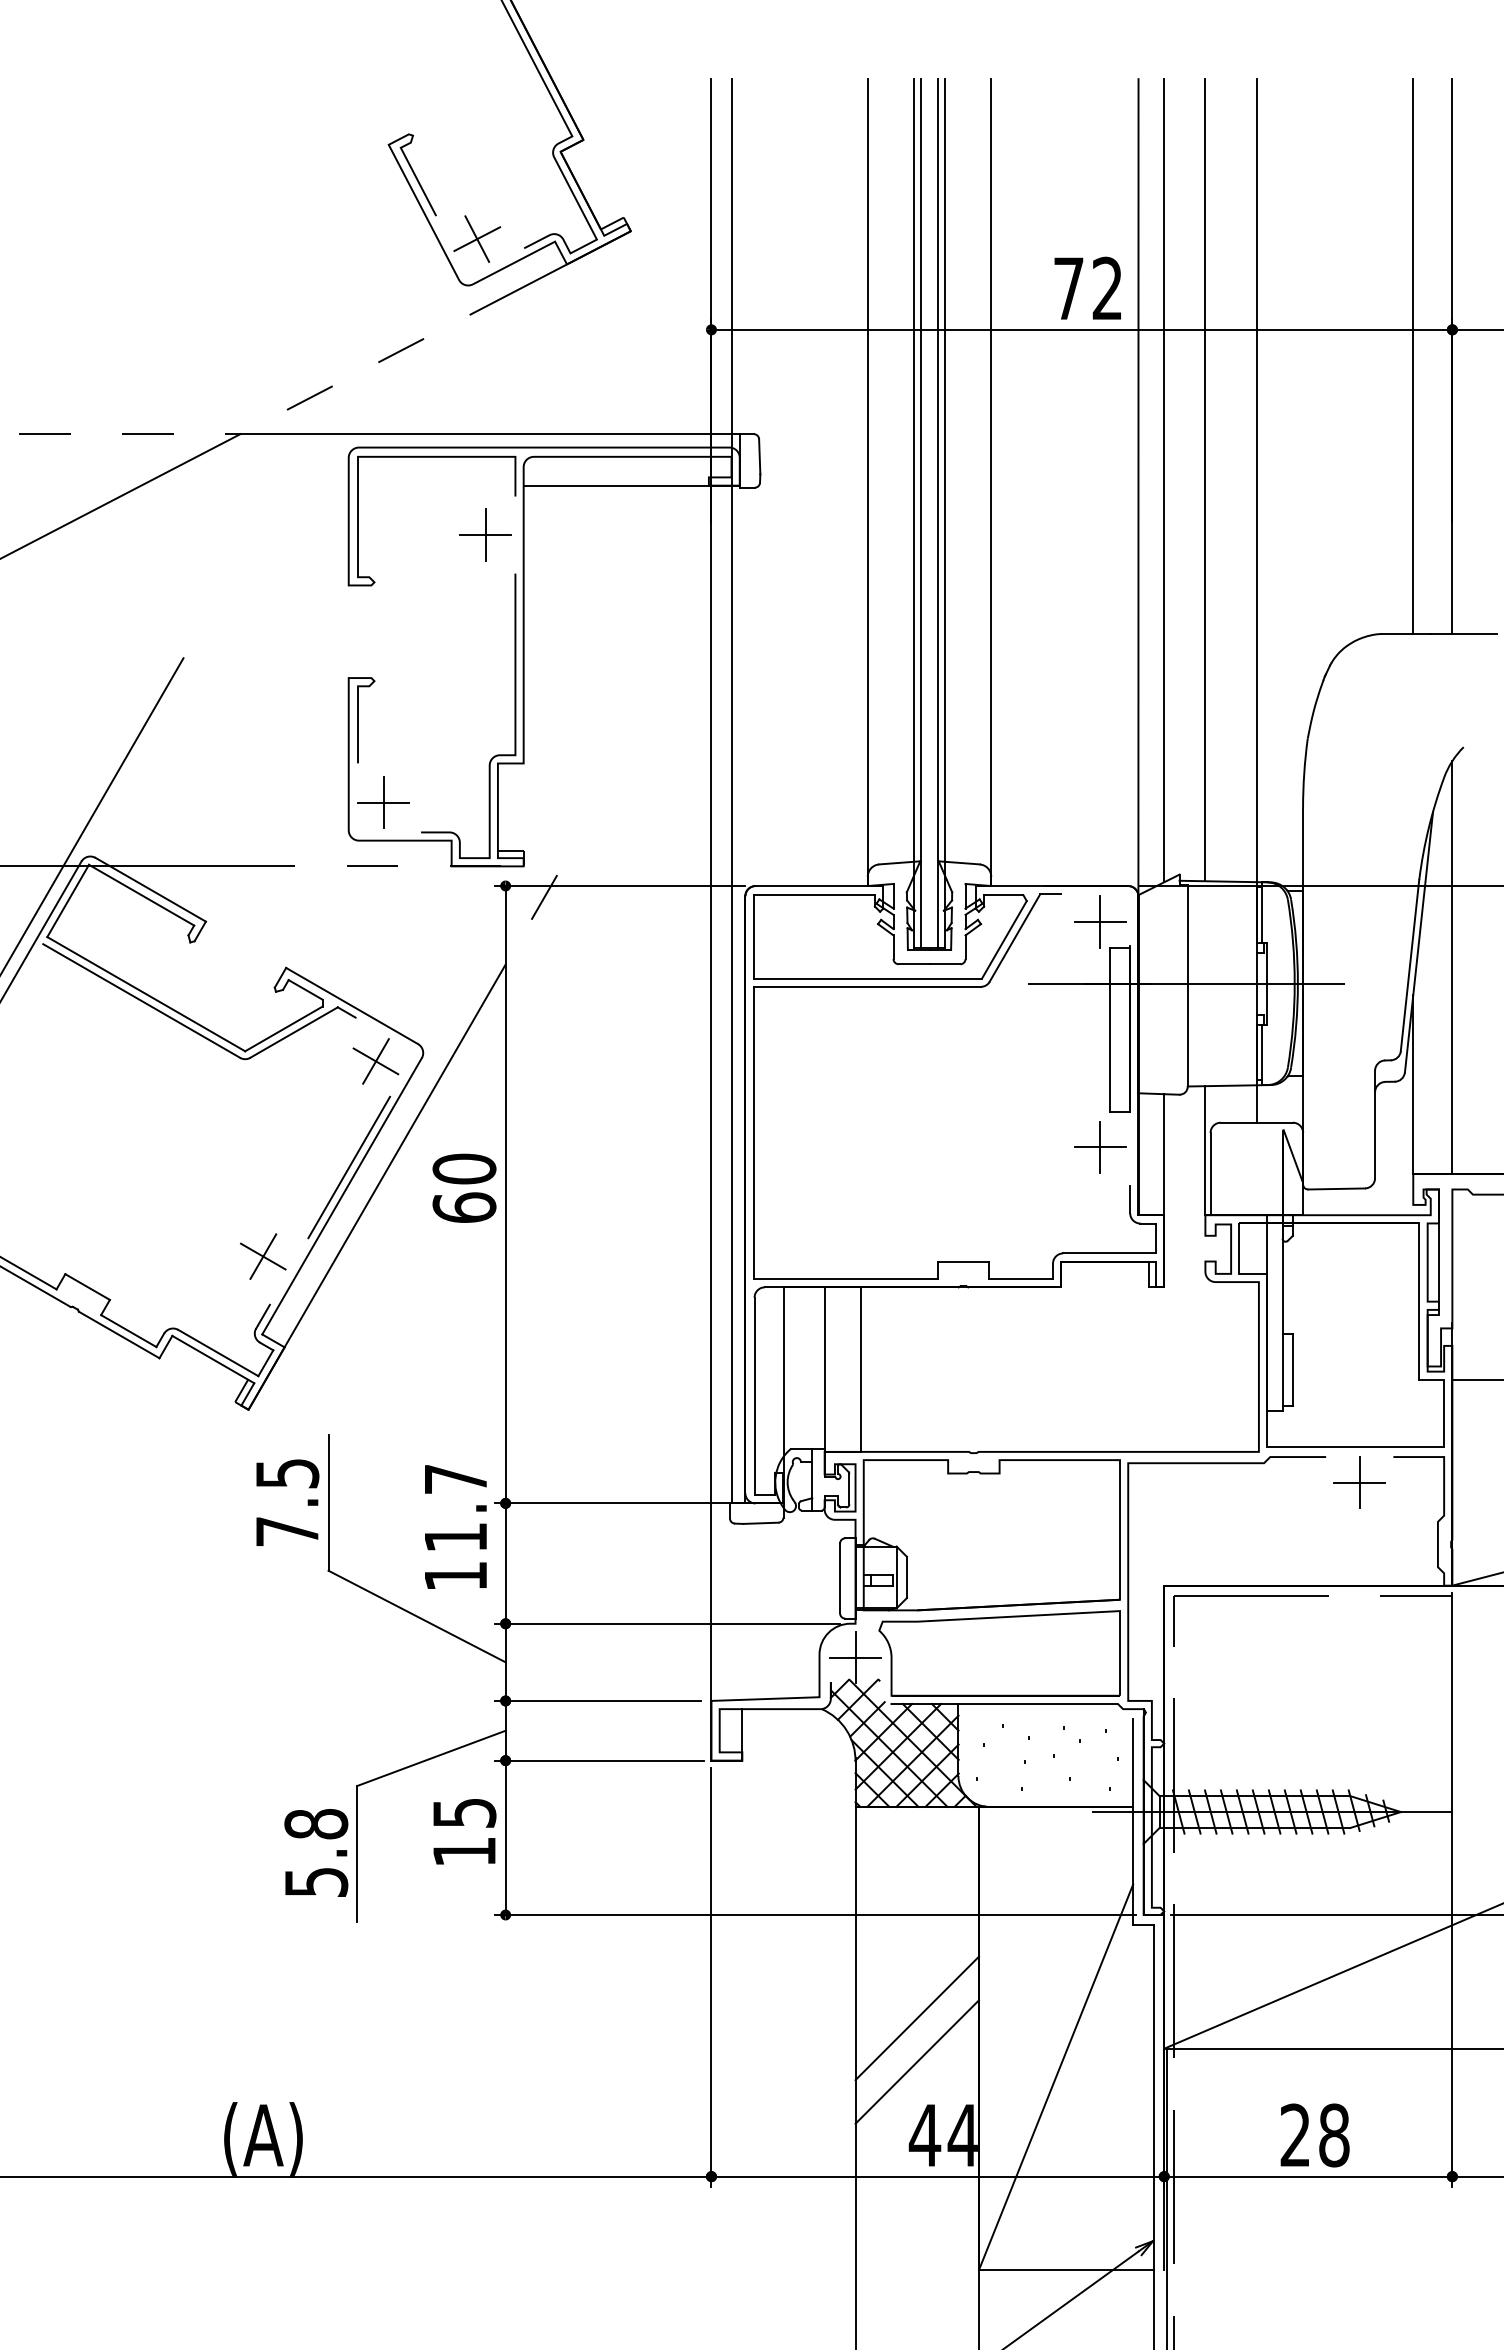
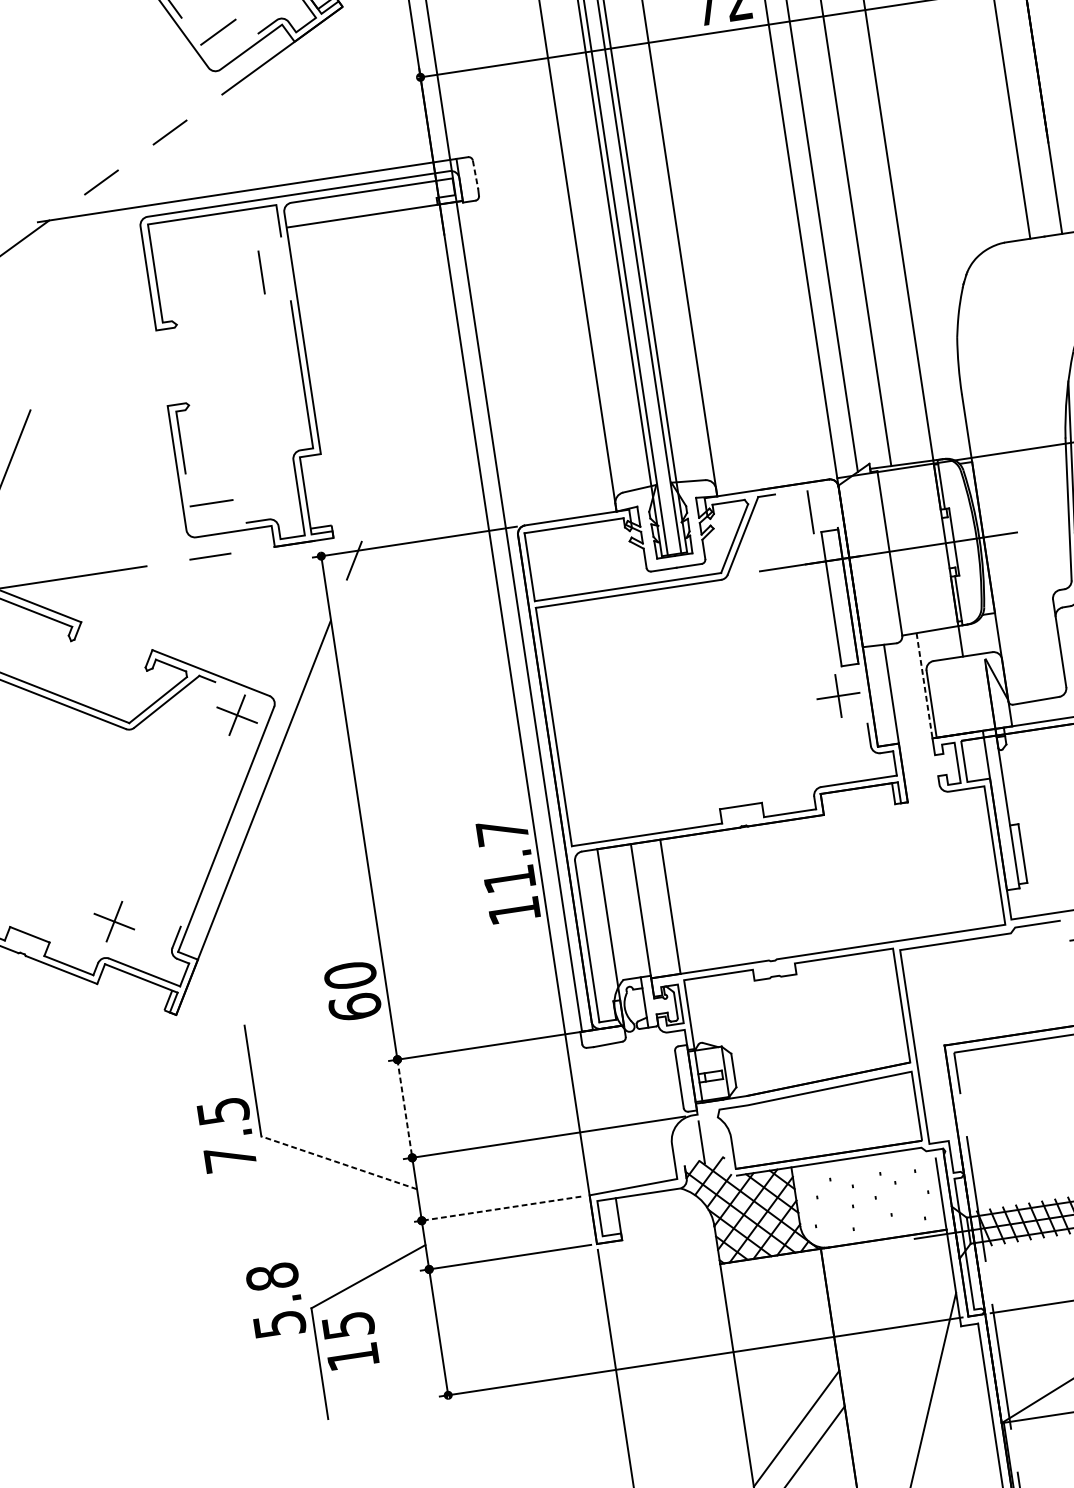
line: (477, 238) -> (218, 31), removed
line: (759, 456) -> (475, 174), solid -> dashed
line: (485, 535) -> (261, 272), removed
line: (383, 802) -> (211, 503), removed
line: (1100, 922) -> (810, 512), removed
line: (1205, 1150) -> (924, 685), solid -> dashed
line: (349, 1167) -> (228, 805), removed
text: (464, 1187) -> (352, 990), moved
part: (263, 1256) -> (114, 921), moved
text: (287, 1502) -> (226, 1134), moved
text: (455, 1526) -> (507, 870), moved
line: (505, 1564) -> (404, 1109), solid -> dashed
line: (417, 1616) -> (339, 1162), solid -> dashed
line: (855, 1657) -> (701, 1142), removed
line: (598, 1700) -> (497, 1208), solid -> dashed
text: (464, 1831) -> (350, 1340), moved
text: (316, 1852) -> (276, 1299), moved

